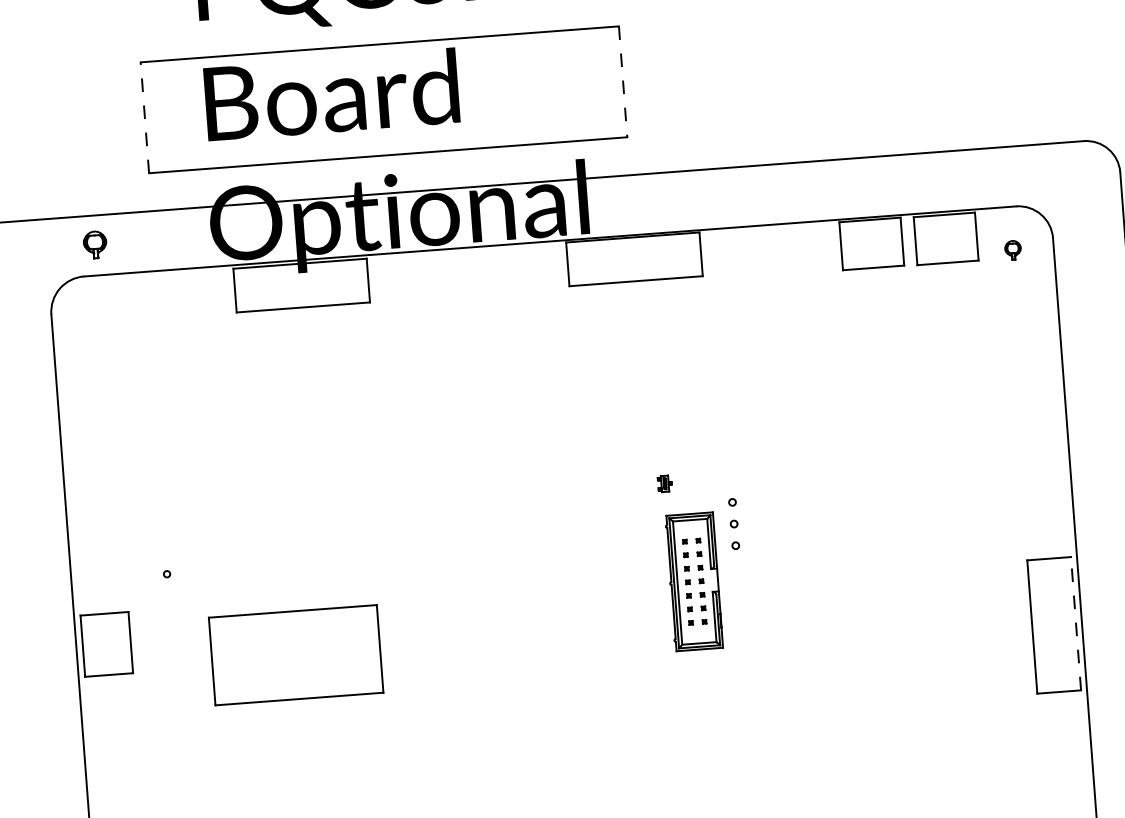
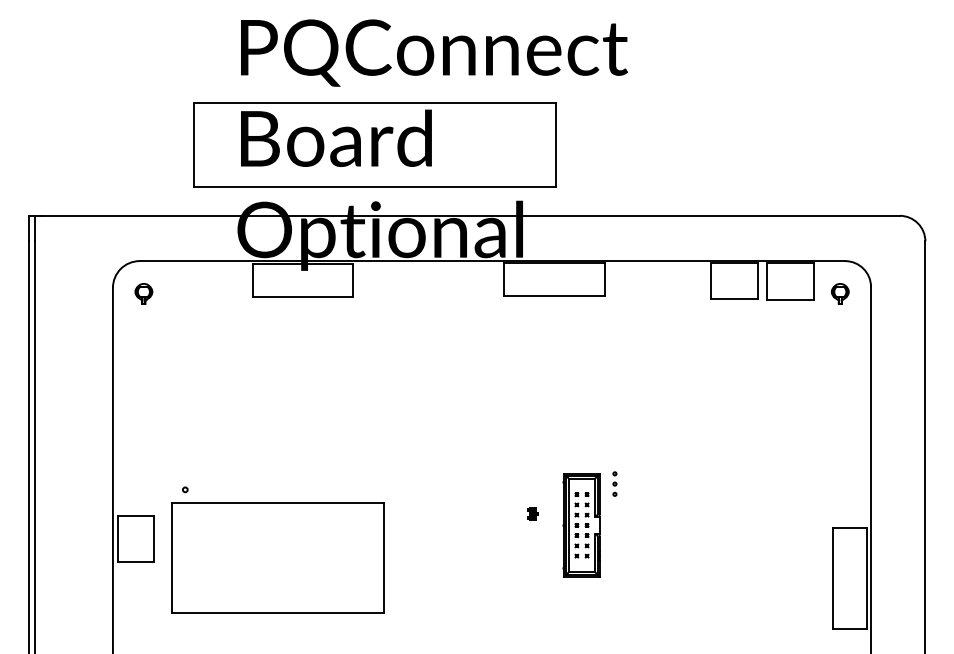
line: (623, 82) -> (556, 145), dashed -> solid
line: (144, 118) -> (194, 145), dashed -> solid
part: (94, 244) -> (143, 293), moved
part: (1013, 249) -> (840, 293), size x1.43
part: (664, 483) -> (532, 513), moved
part: (733, 523) -> (614, 483), size x0.62
line: (1075, 623) -> (866, 578), dashed -> solid
part: (295, 654) -> (277, 557), size x1.67

